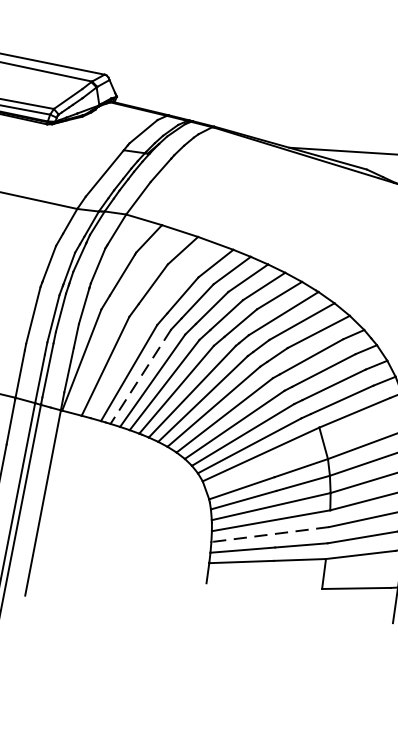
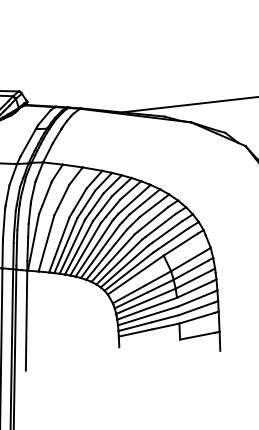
line: (140, 376) -> (65, 245), dashed -> solid
line: (269, 535) -> (147, 316), dashed -> solid

